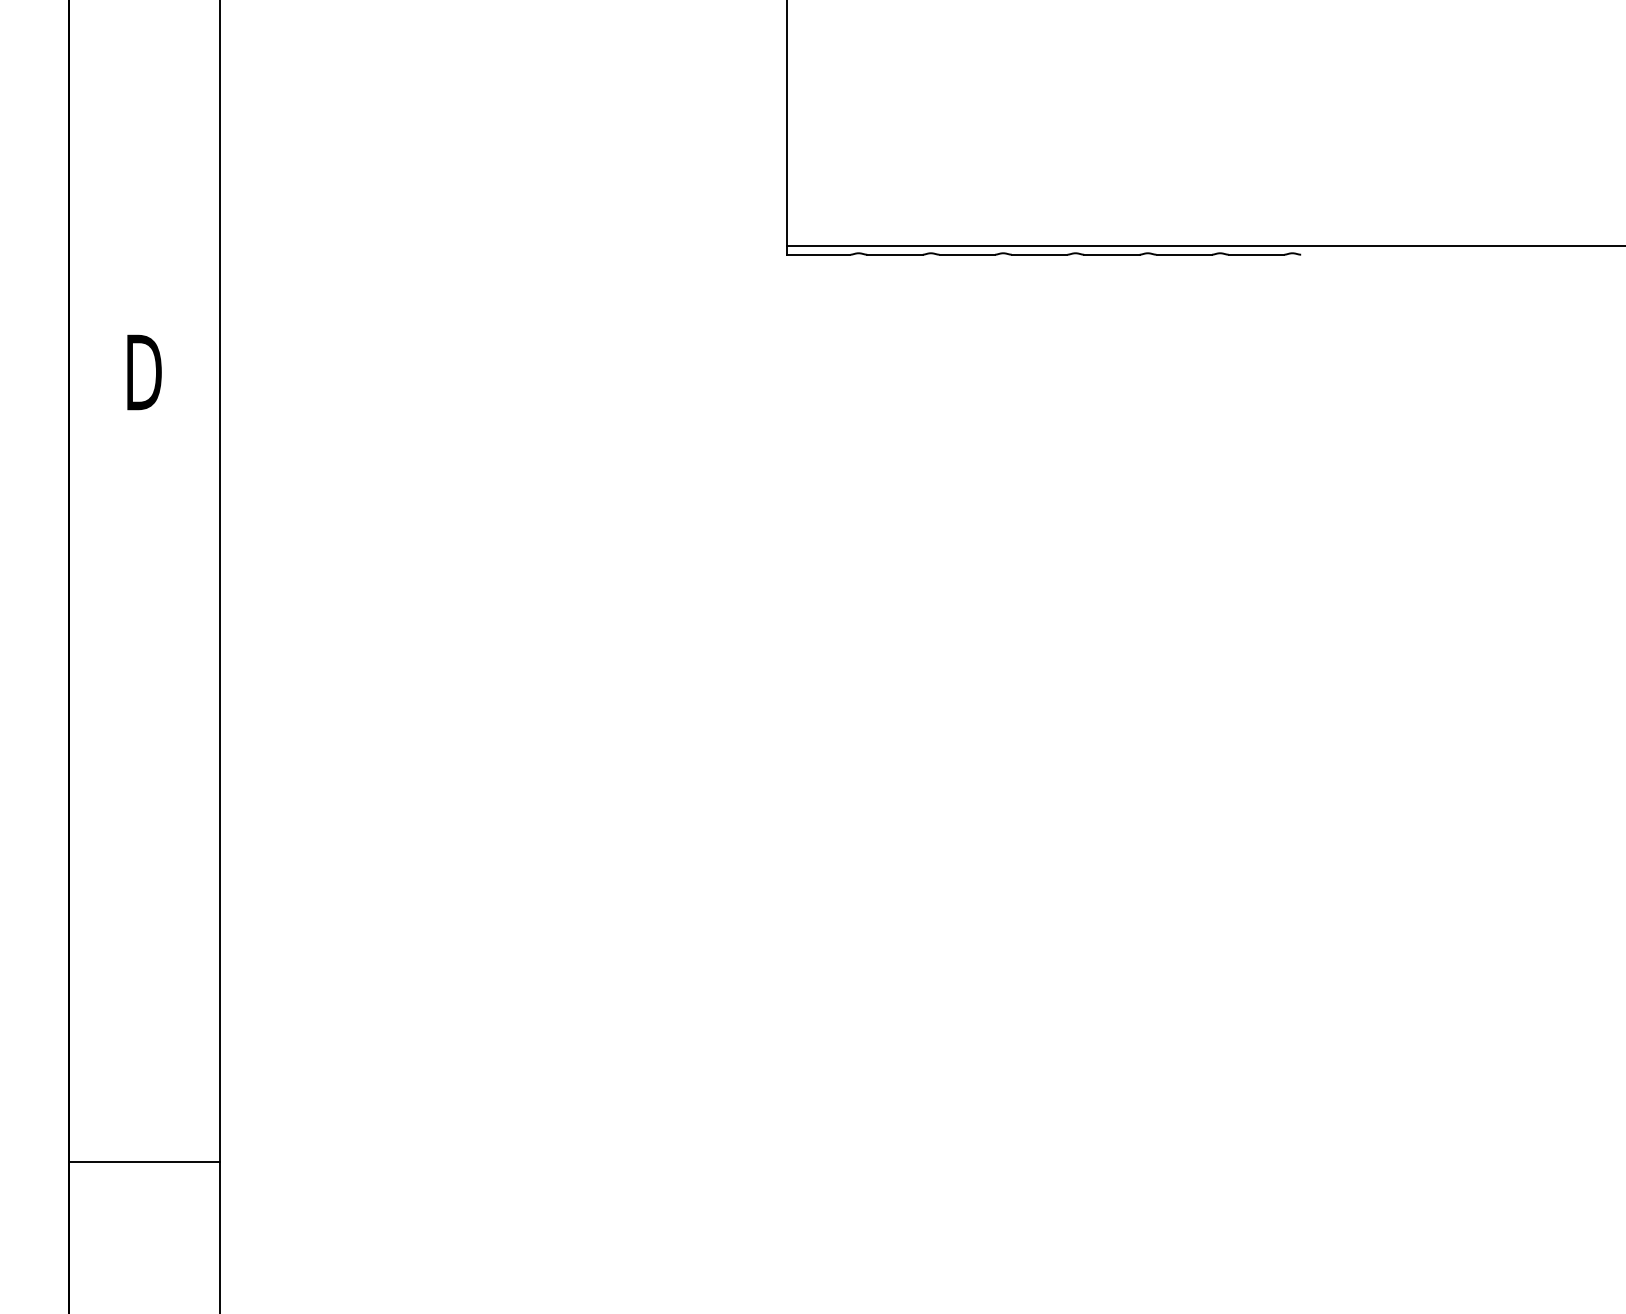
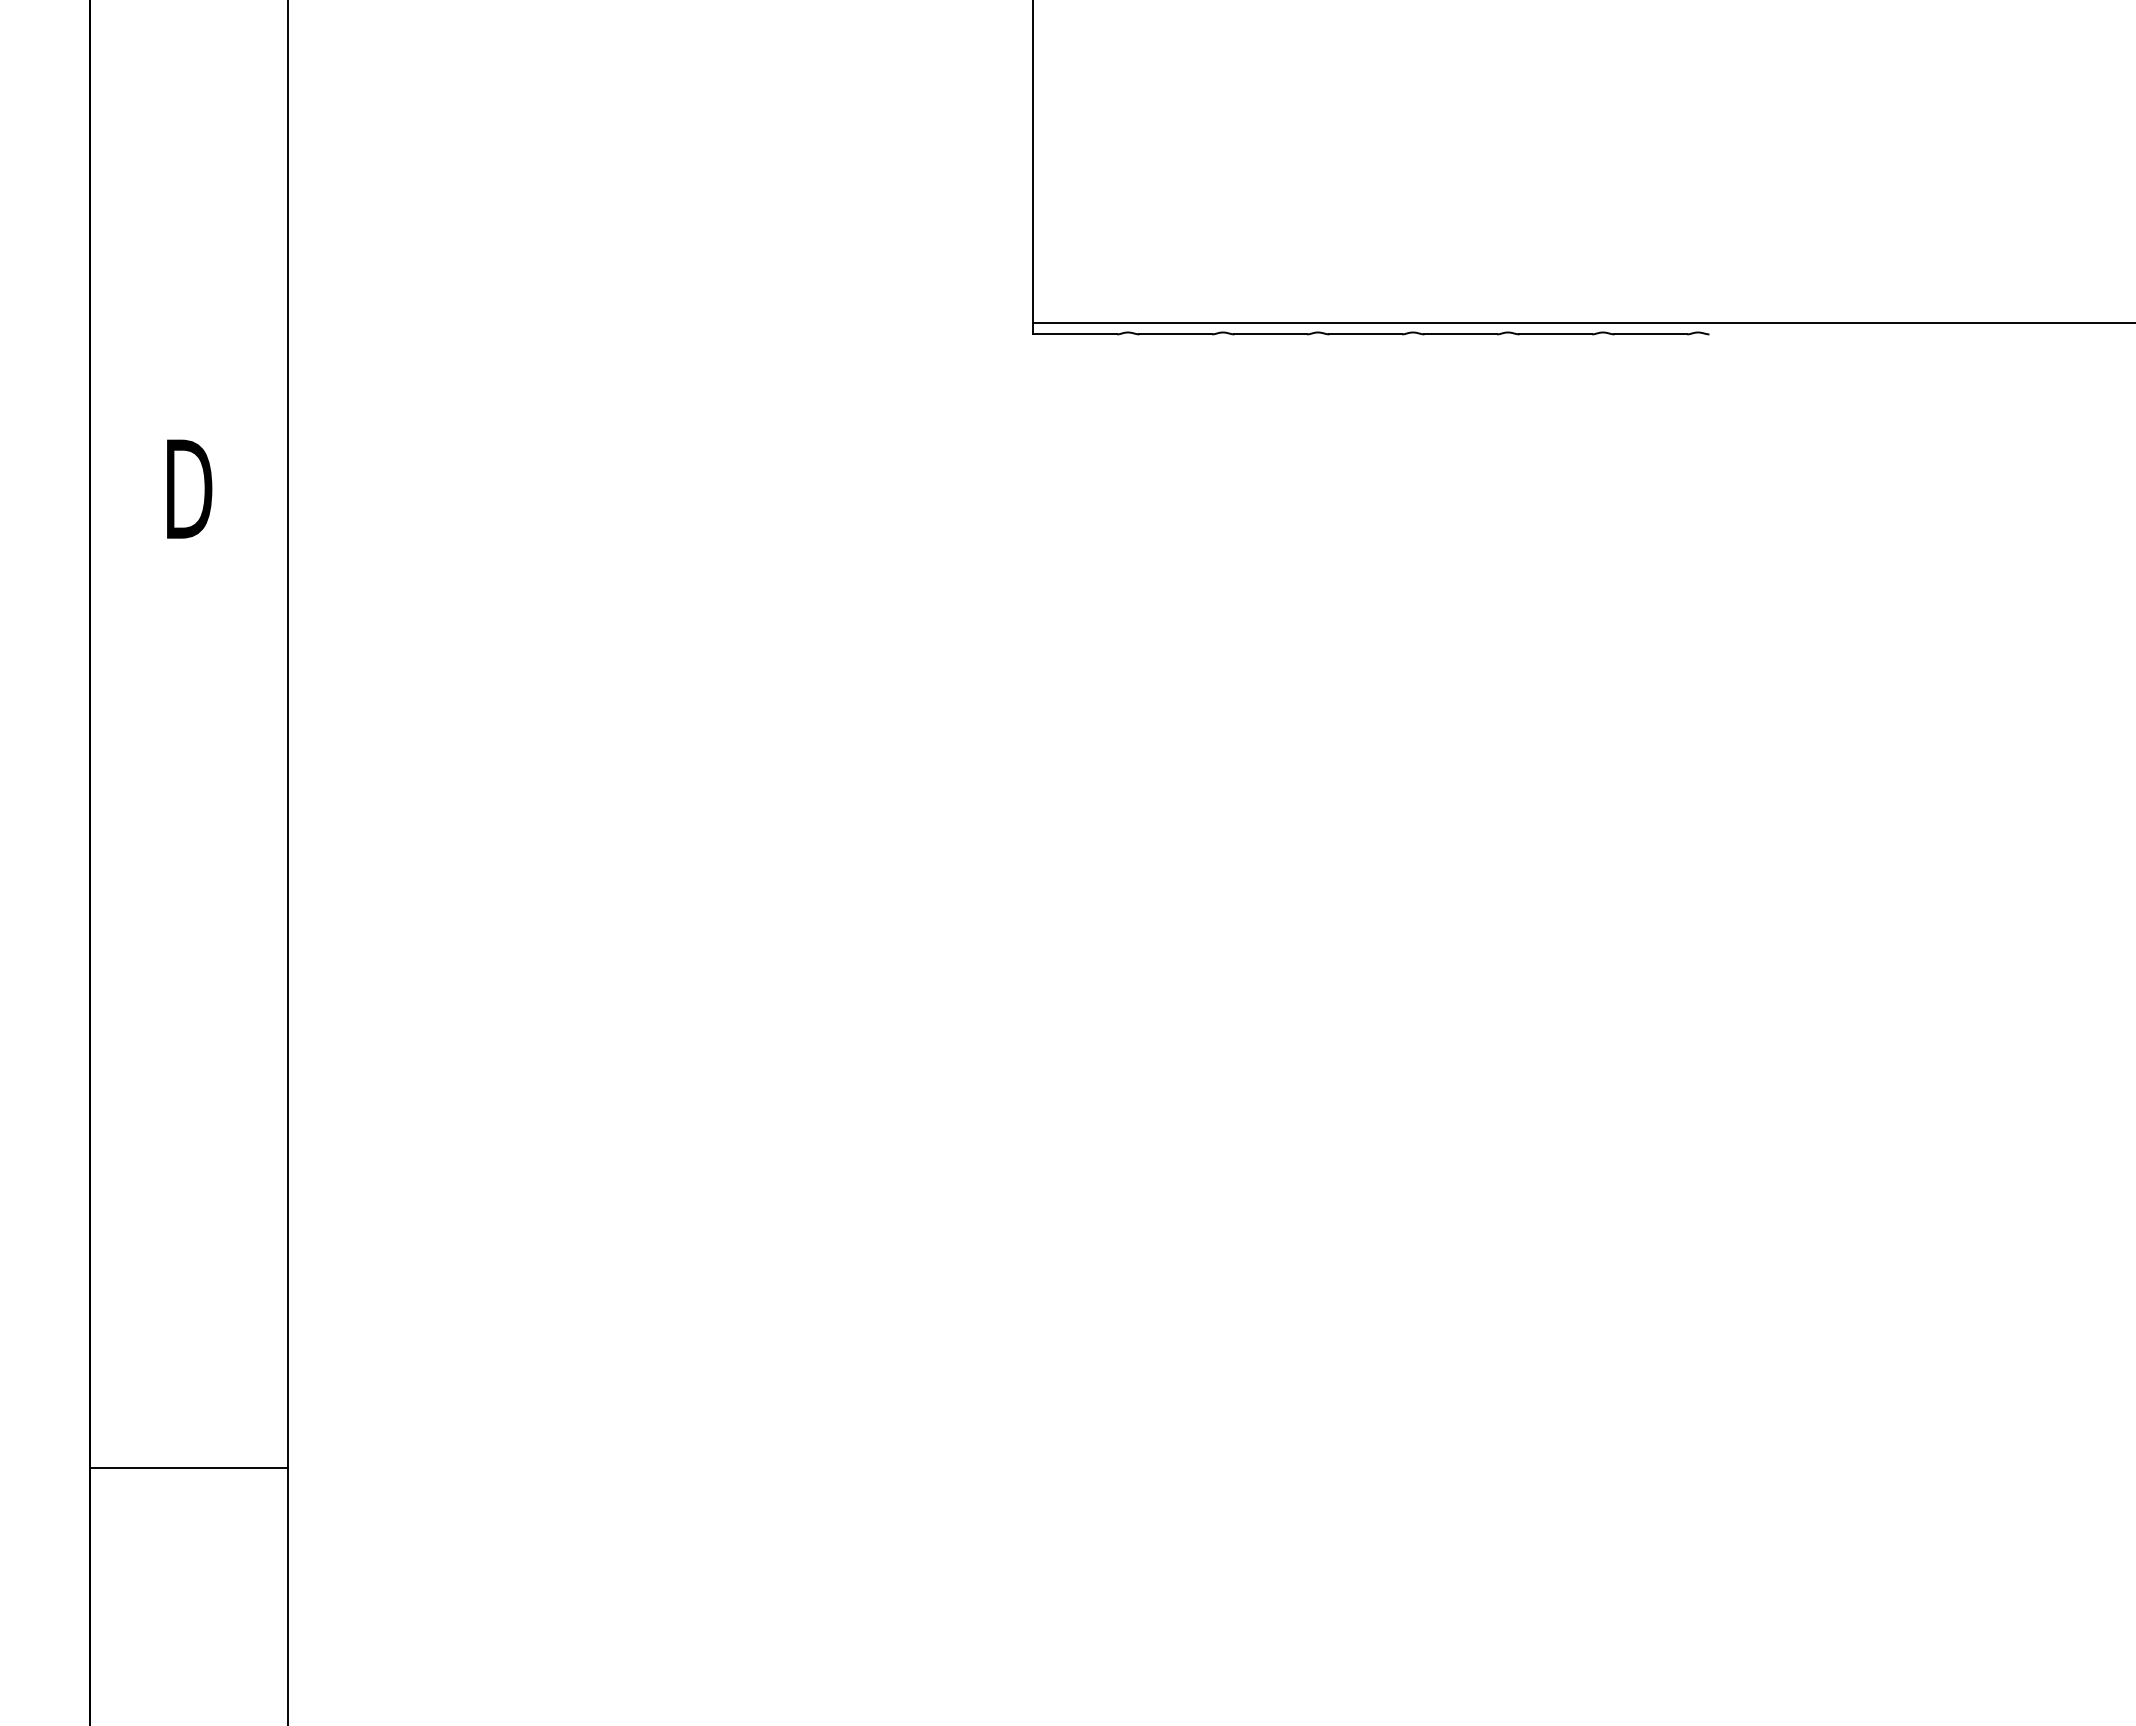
line: (144, 1161) -> (189, 1467), moved

